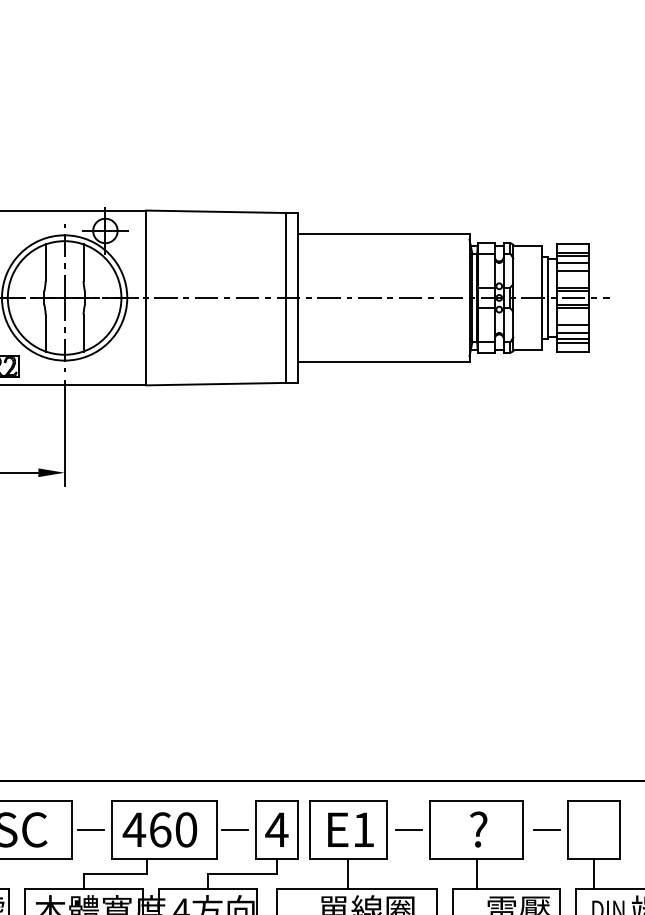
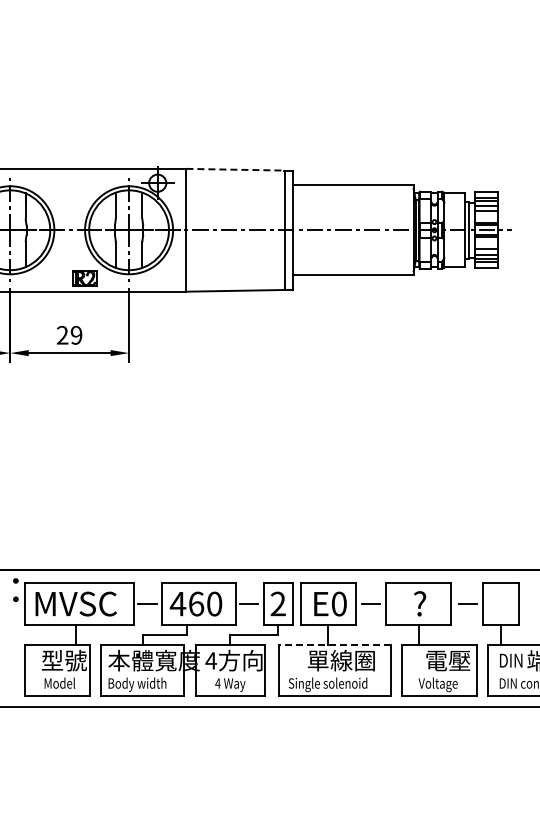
line: (217, 211) -> (236, 169), solid -> dashed
text: (277, 829) -> (278, 603), 4 -> 2
text: (364, 829) -> (339, 603), E1 -> E0
line: (356, 888) -> (334, 645), solid -> dashed

